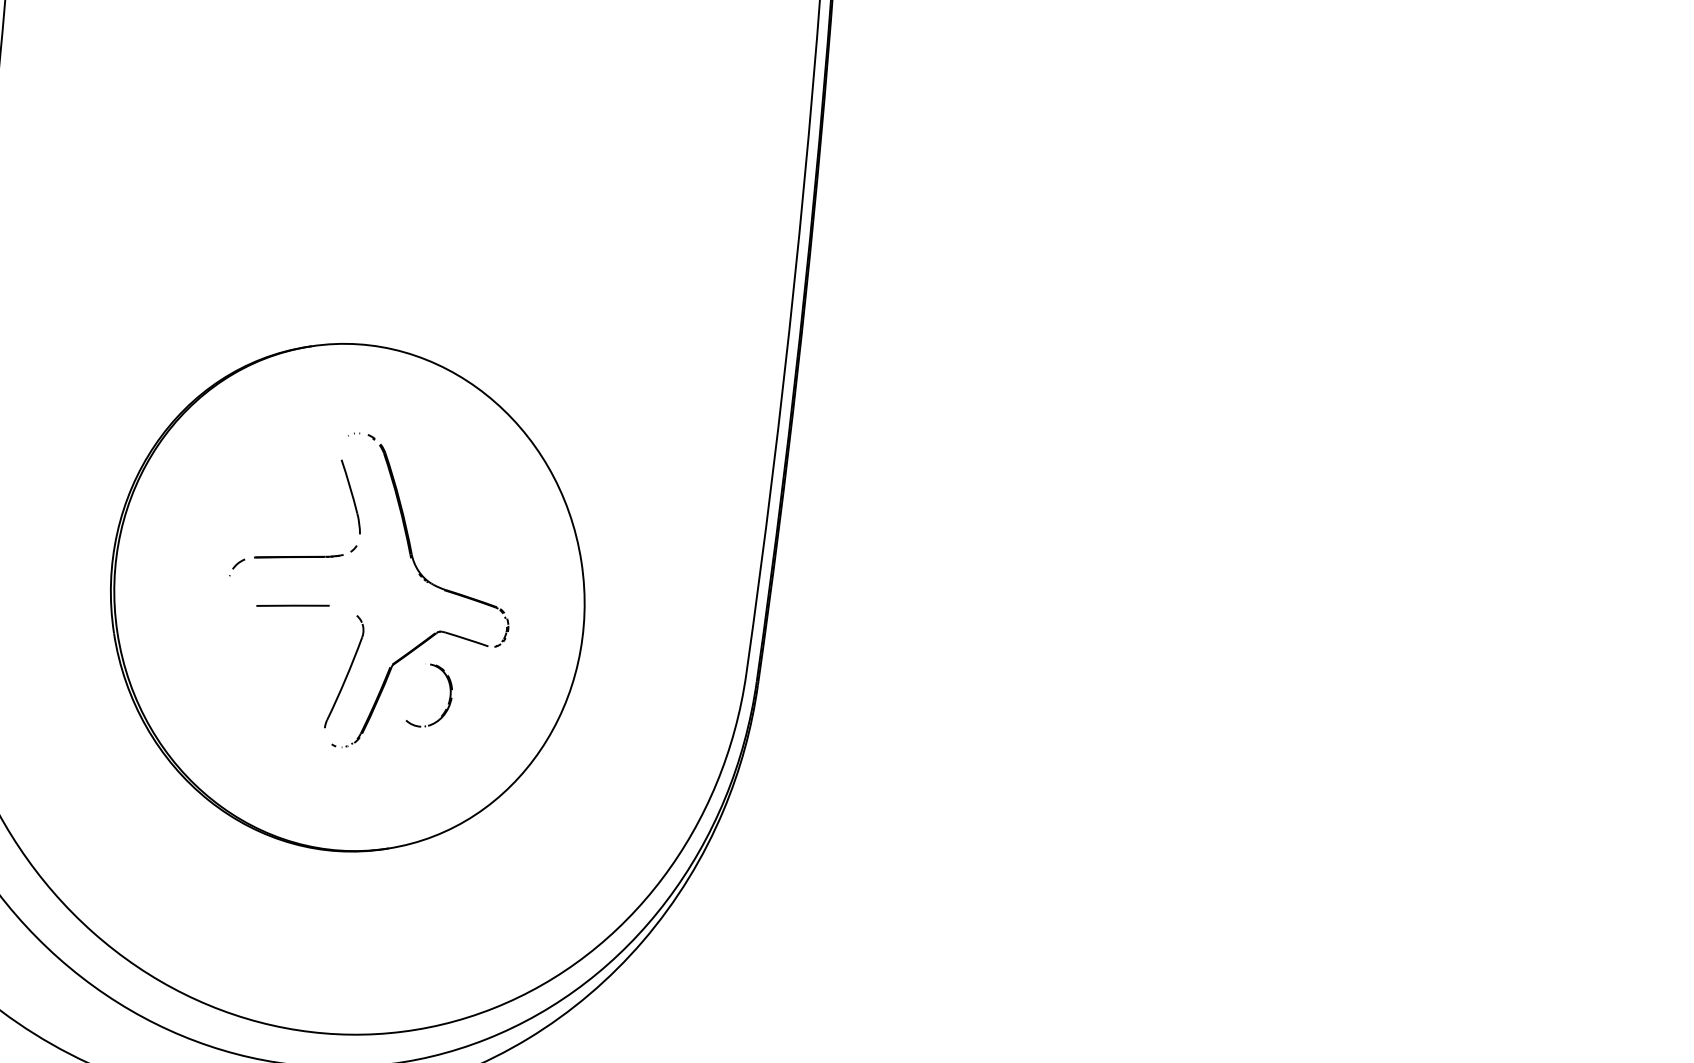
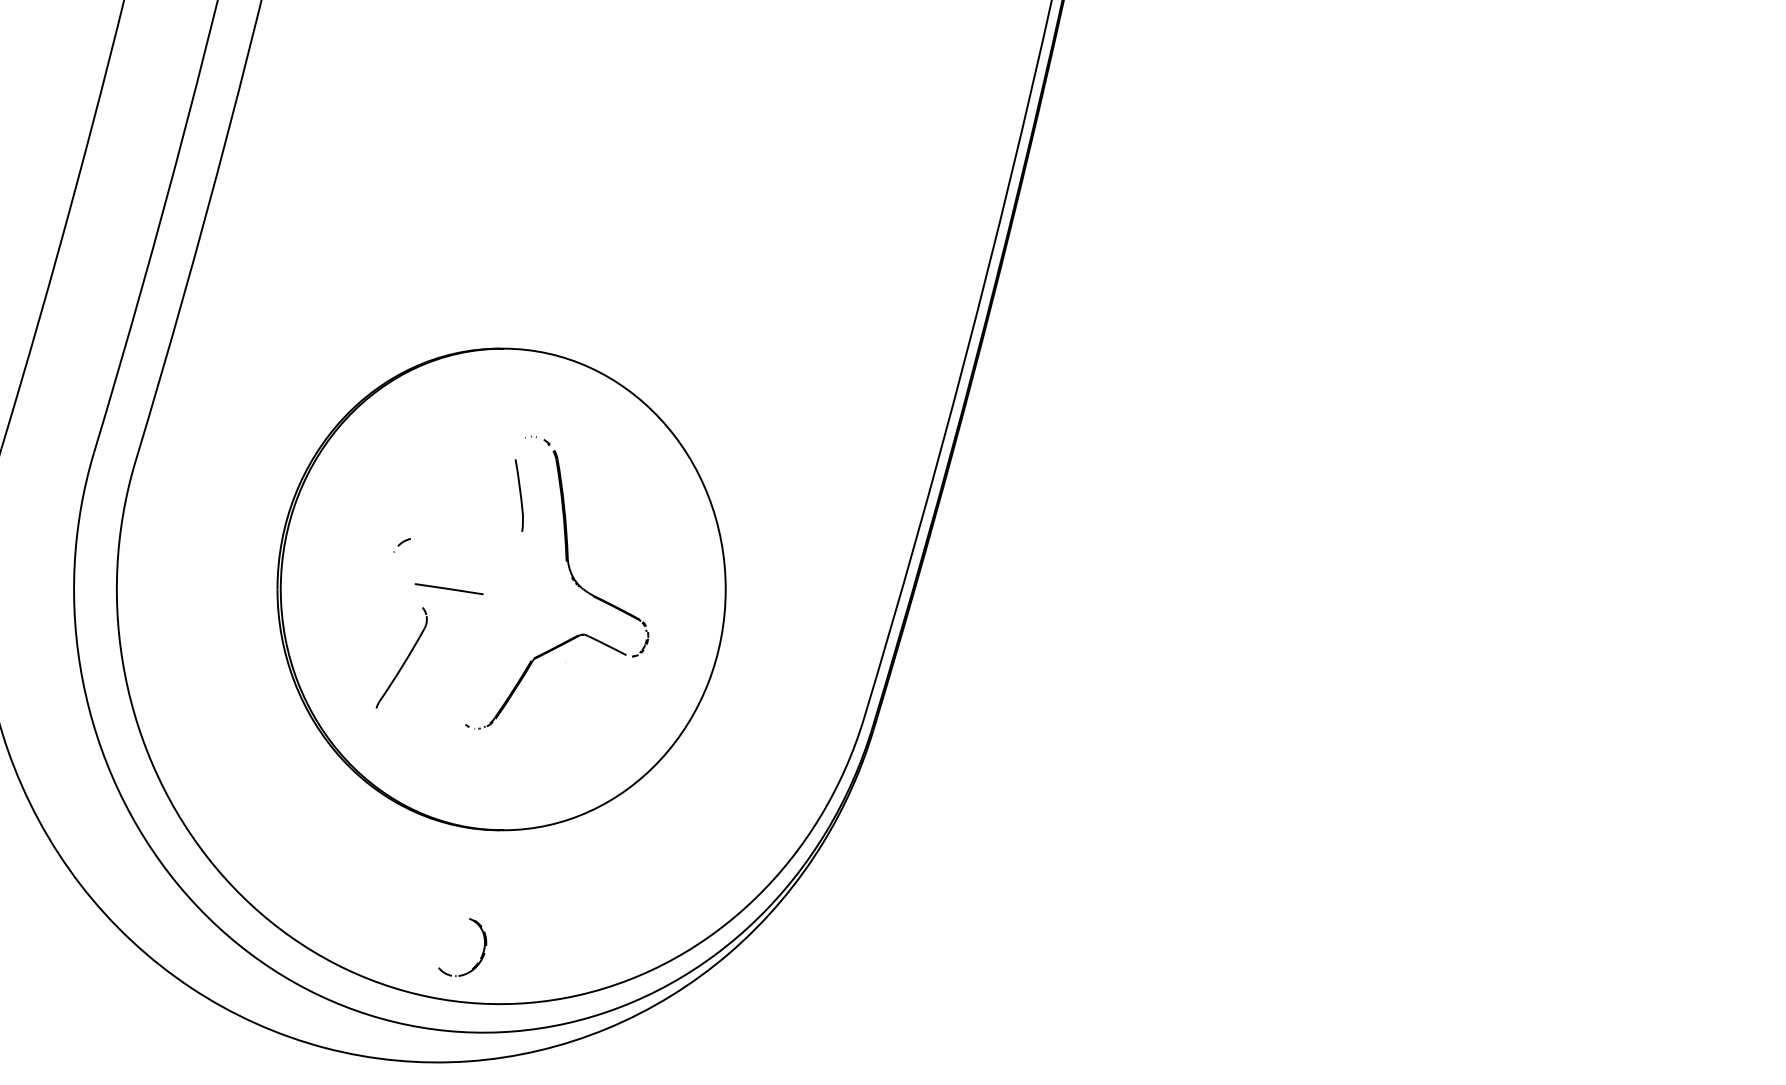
part: (305, 555) -> (468, 543), removed
part: (342, 671) -> (401, 657), moved
part: (448, 699) -> (481, 954), moved

